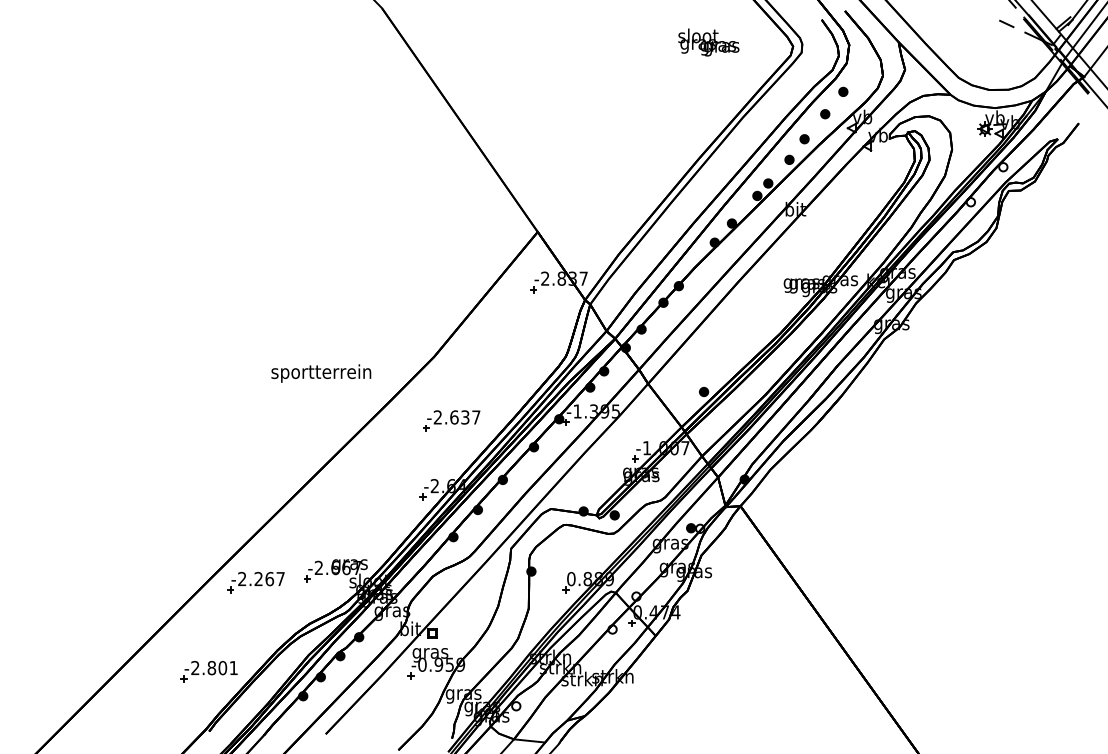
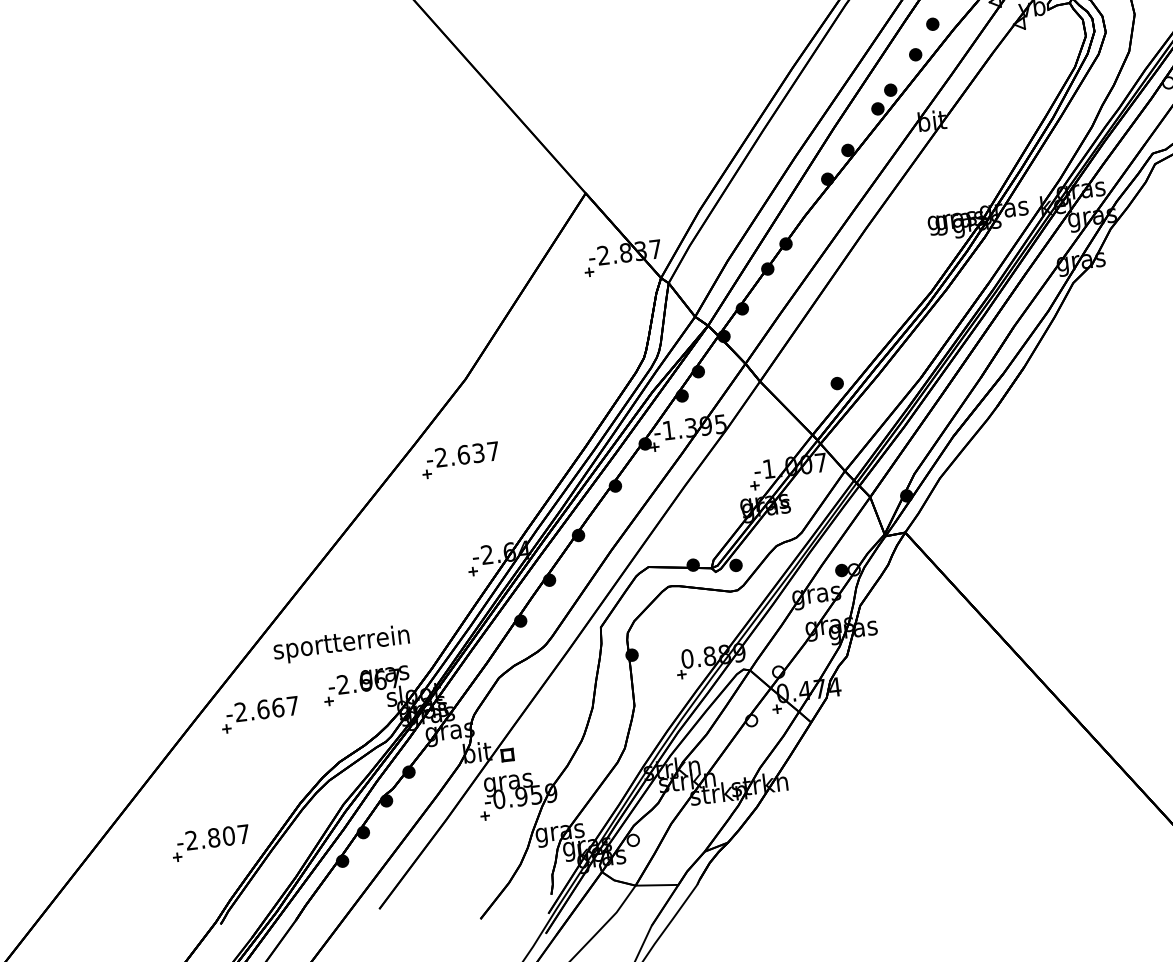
text: (321, 373) -> (341, 644), moved
part: (451, 420) -> (460, 459), moved
text: (258, 579) -> (263, 710), -2.267 -> -2.667
text: (233, 667) -> (243, 833), -2.801 -> -2.807

